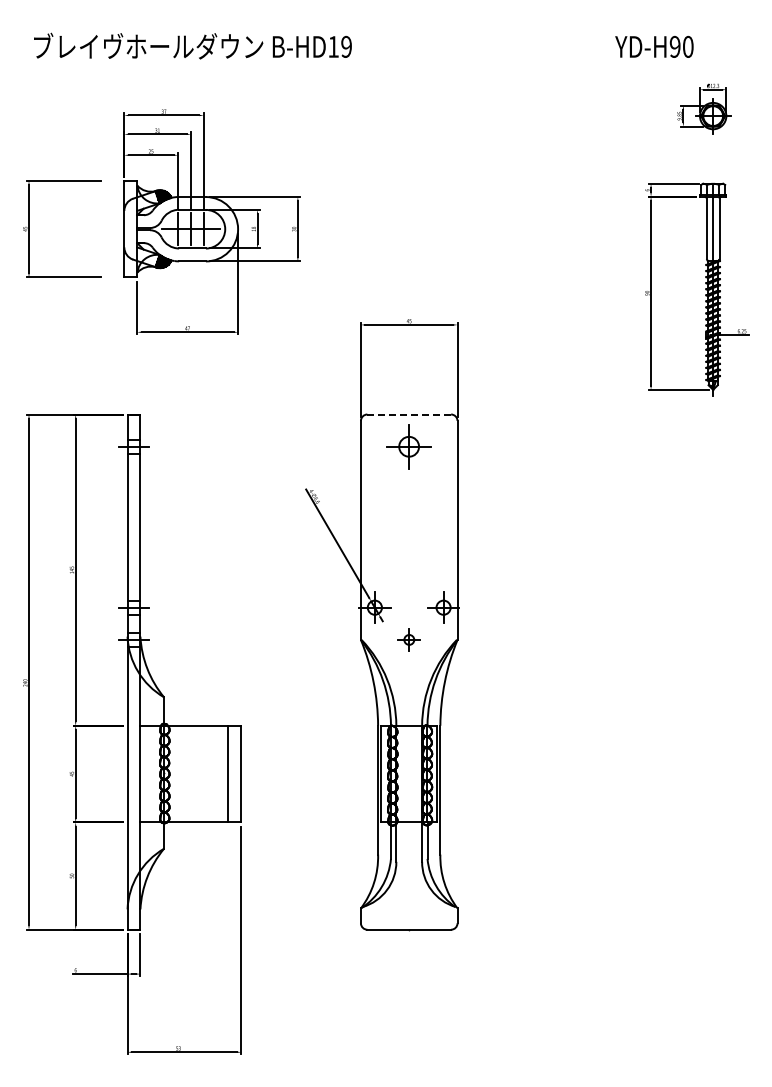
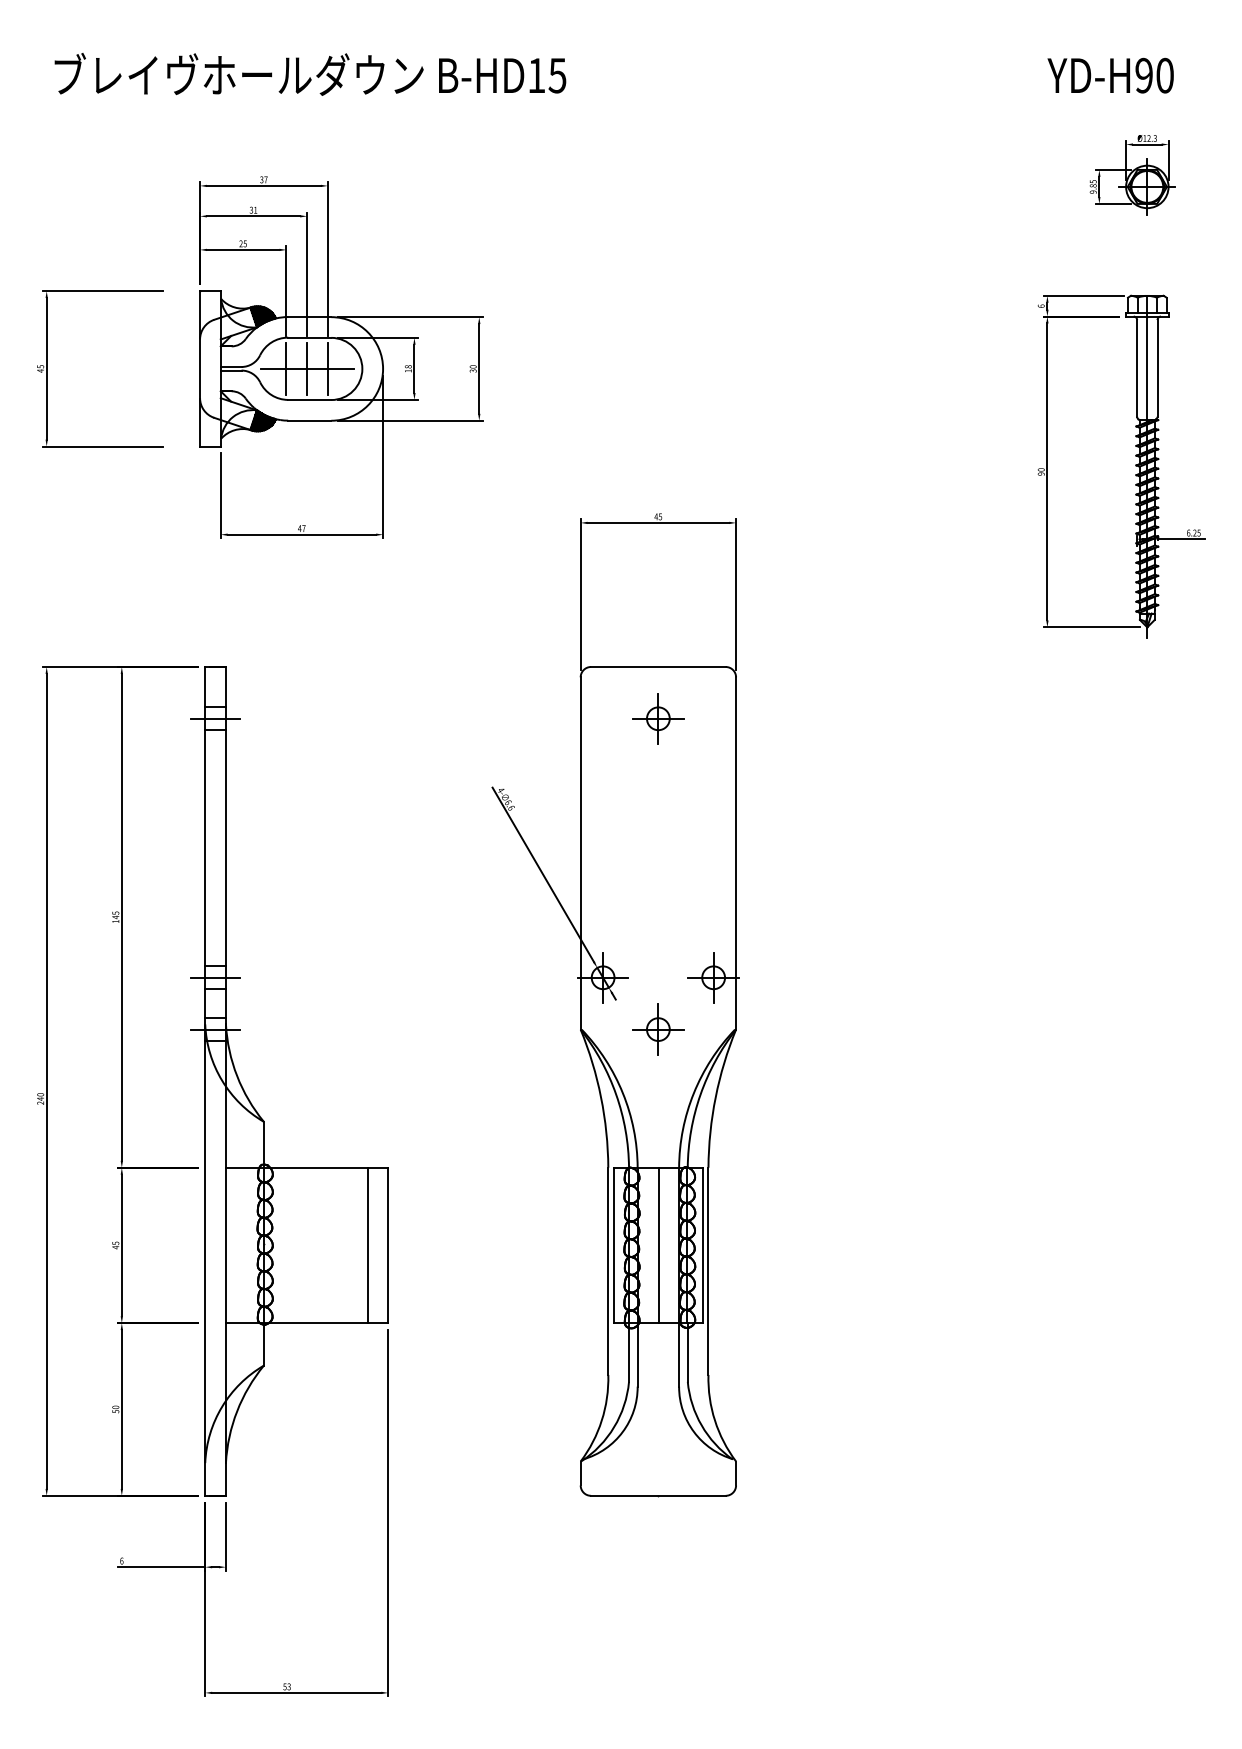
text: (346, 46) -> (557, 74), B-HD19 -> B-HD15
text: (654, 46) -> (1110, 74), moved
line: (409, 414) -> (658, 666), dashed -> solid
part: (409, 446) -> (658, 718), size x0.71
part: (409, 639) -> (658, 1028), size x1.43
line: (409, 773) -> (658, 1244), added

